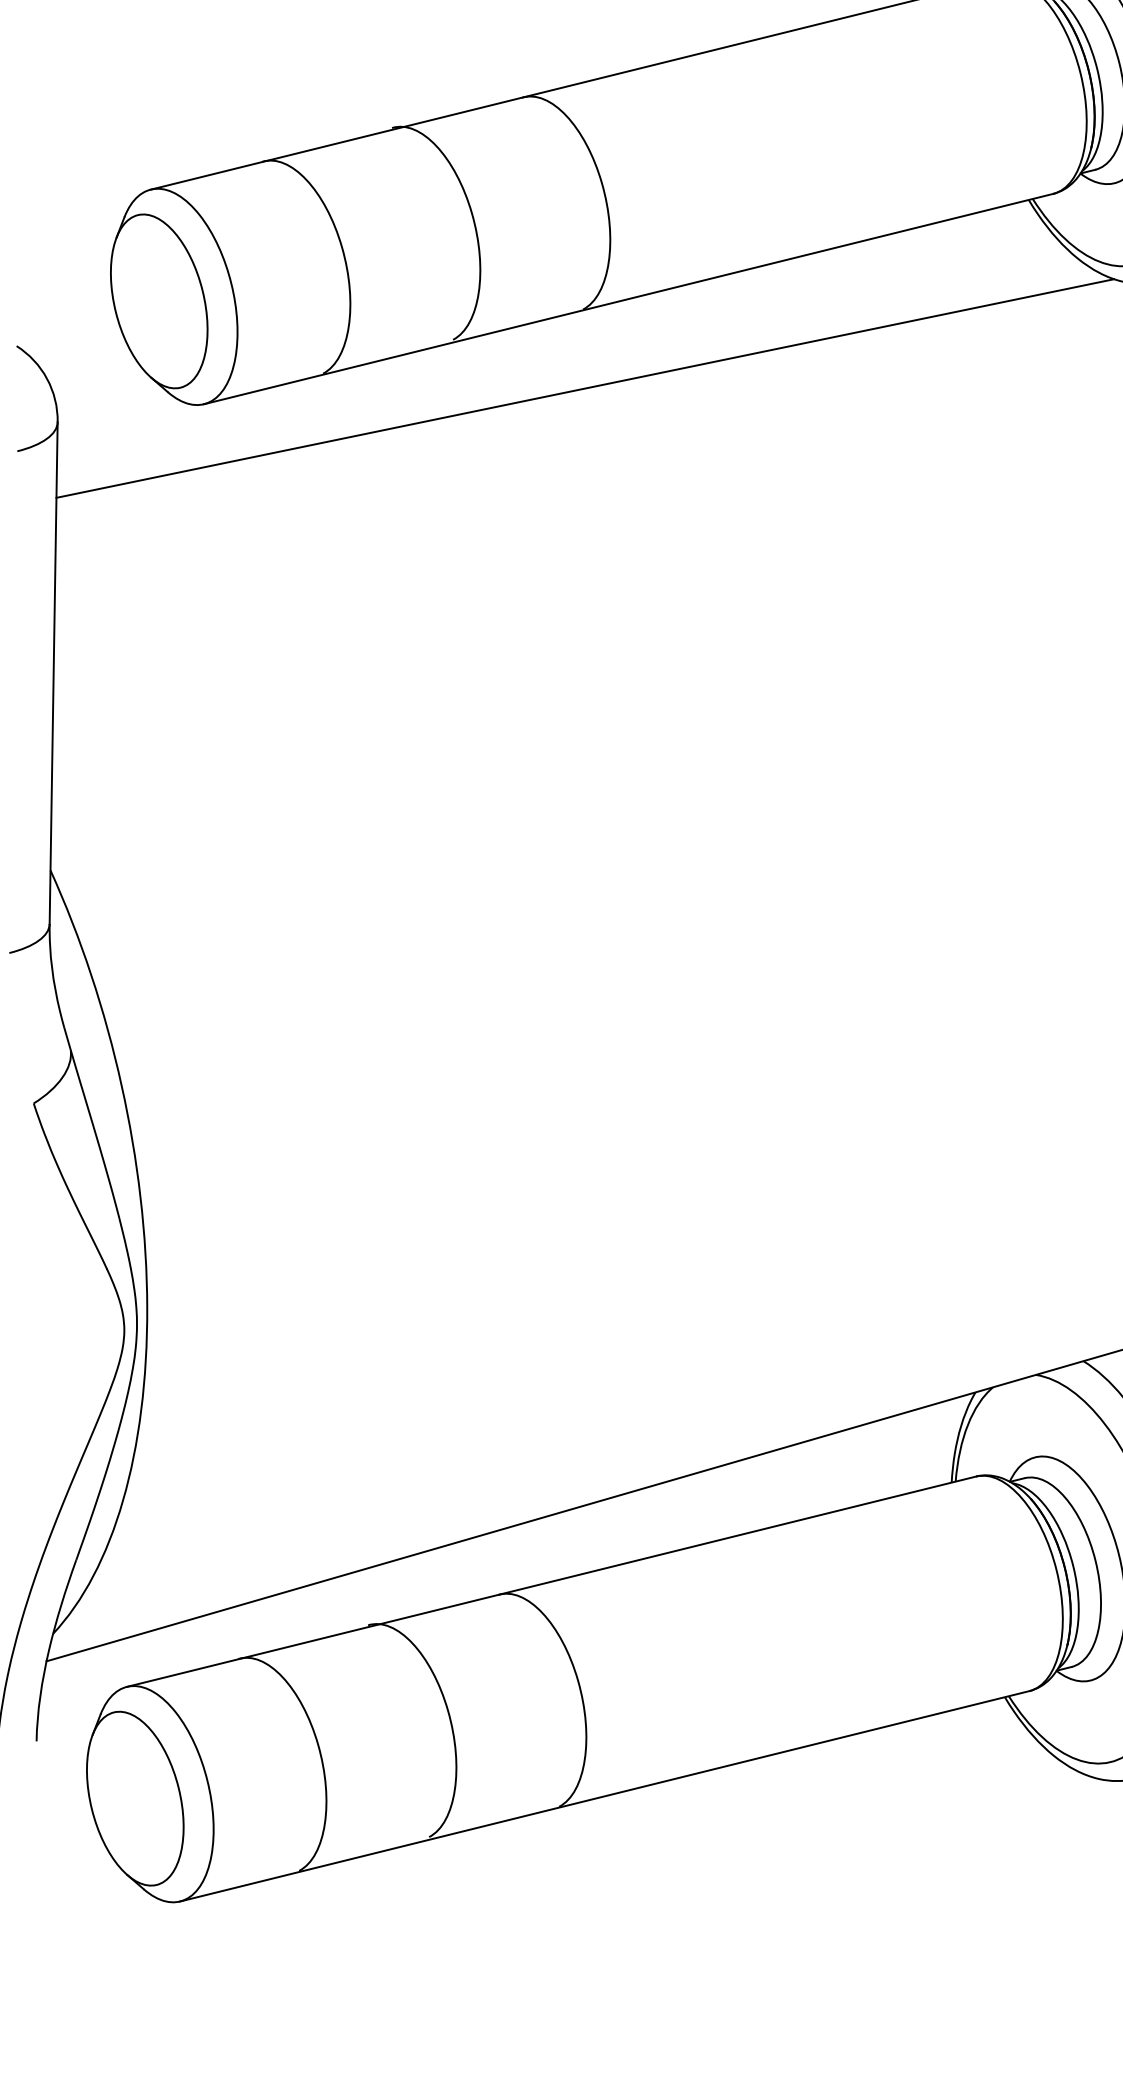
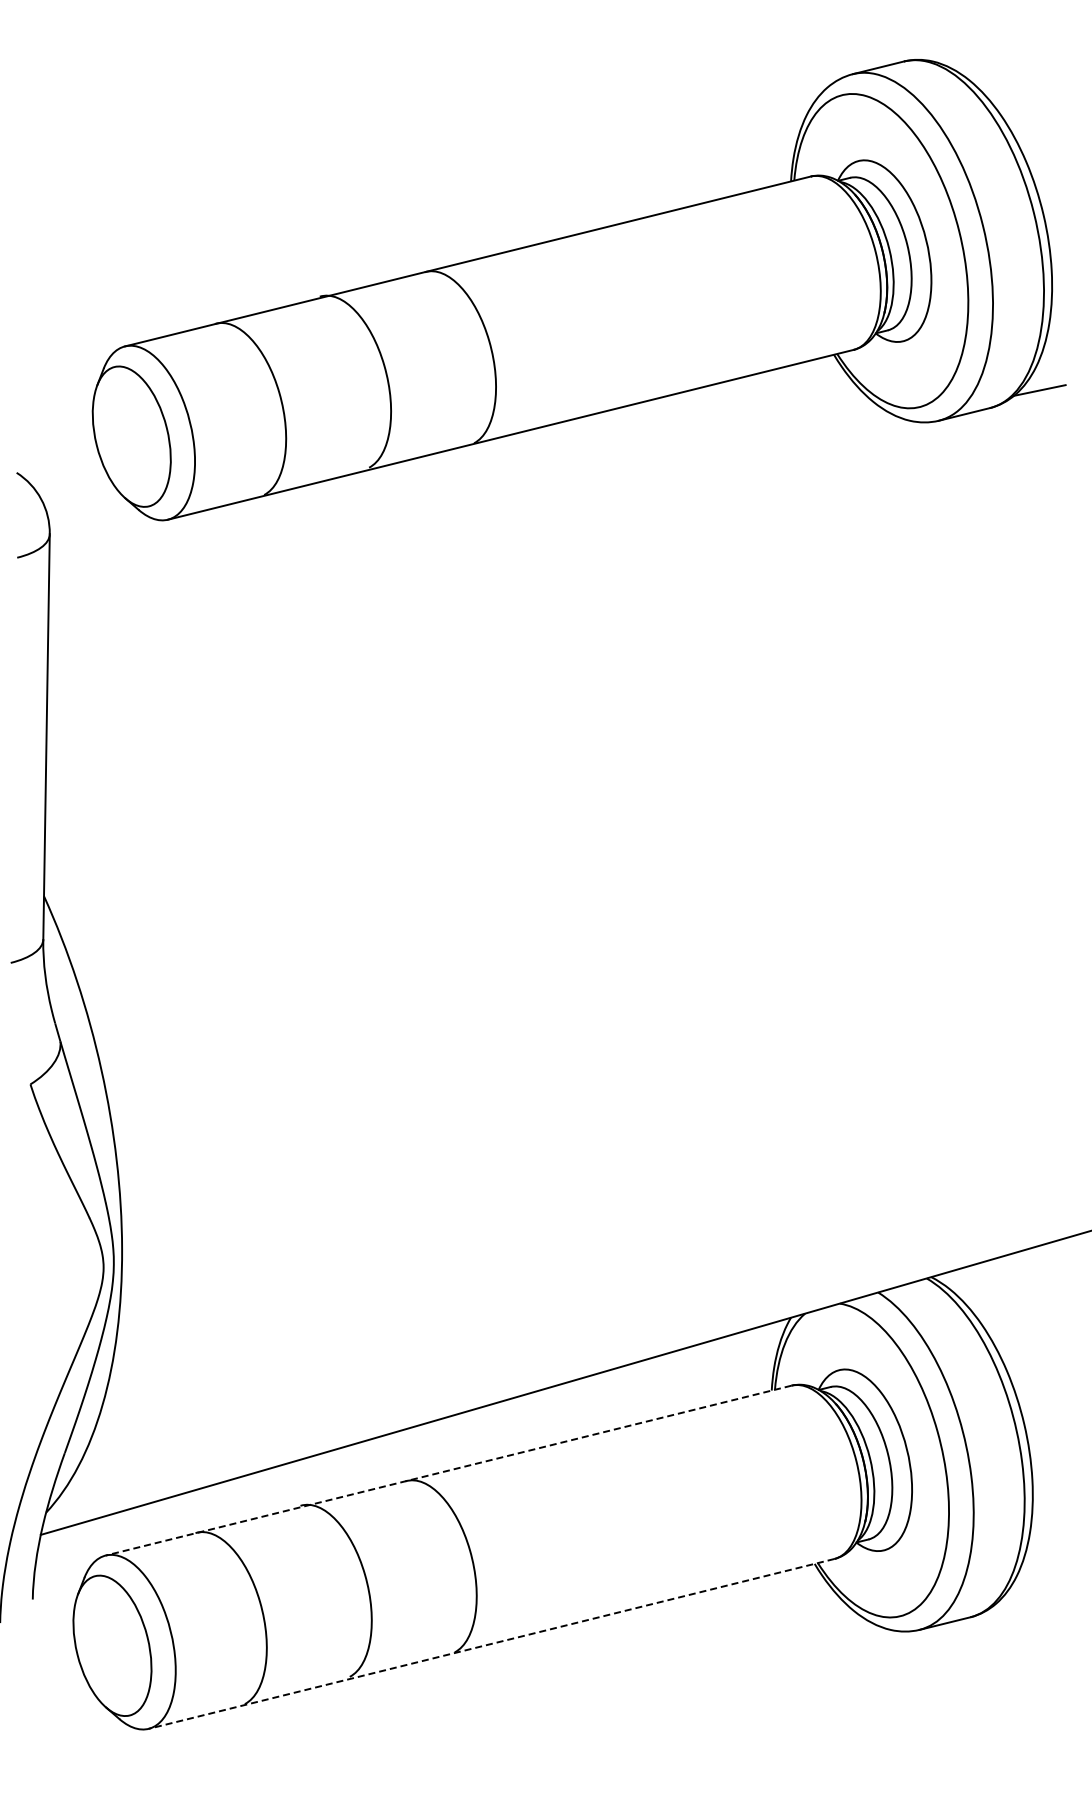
line: (584, 387) -> (475, 506), removed
line: (551, 1581) -> (448, 1470), solid -> dashed
line: (604, 1797) -> (491, 1644), solid -> dashed

